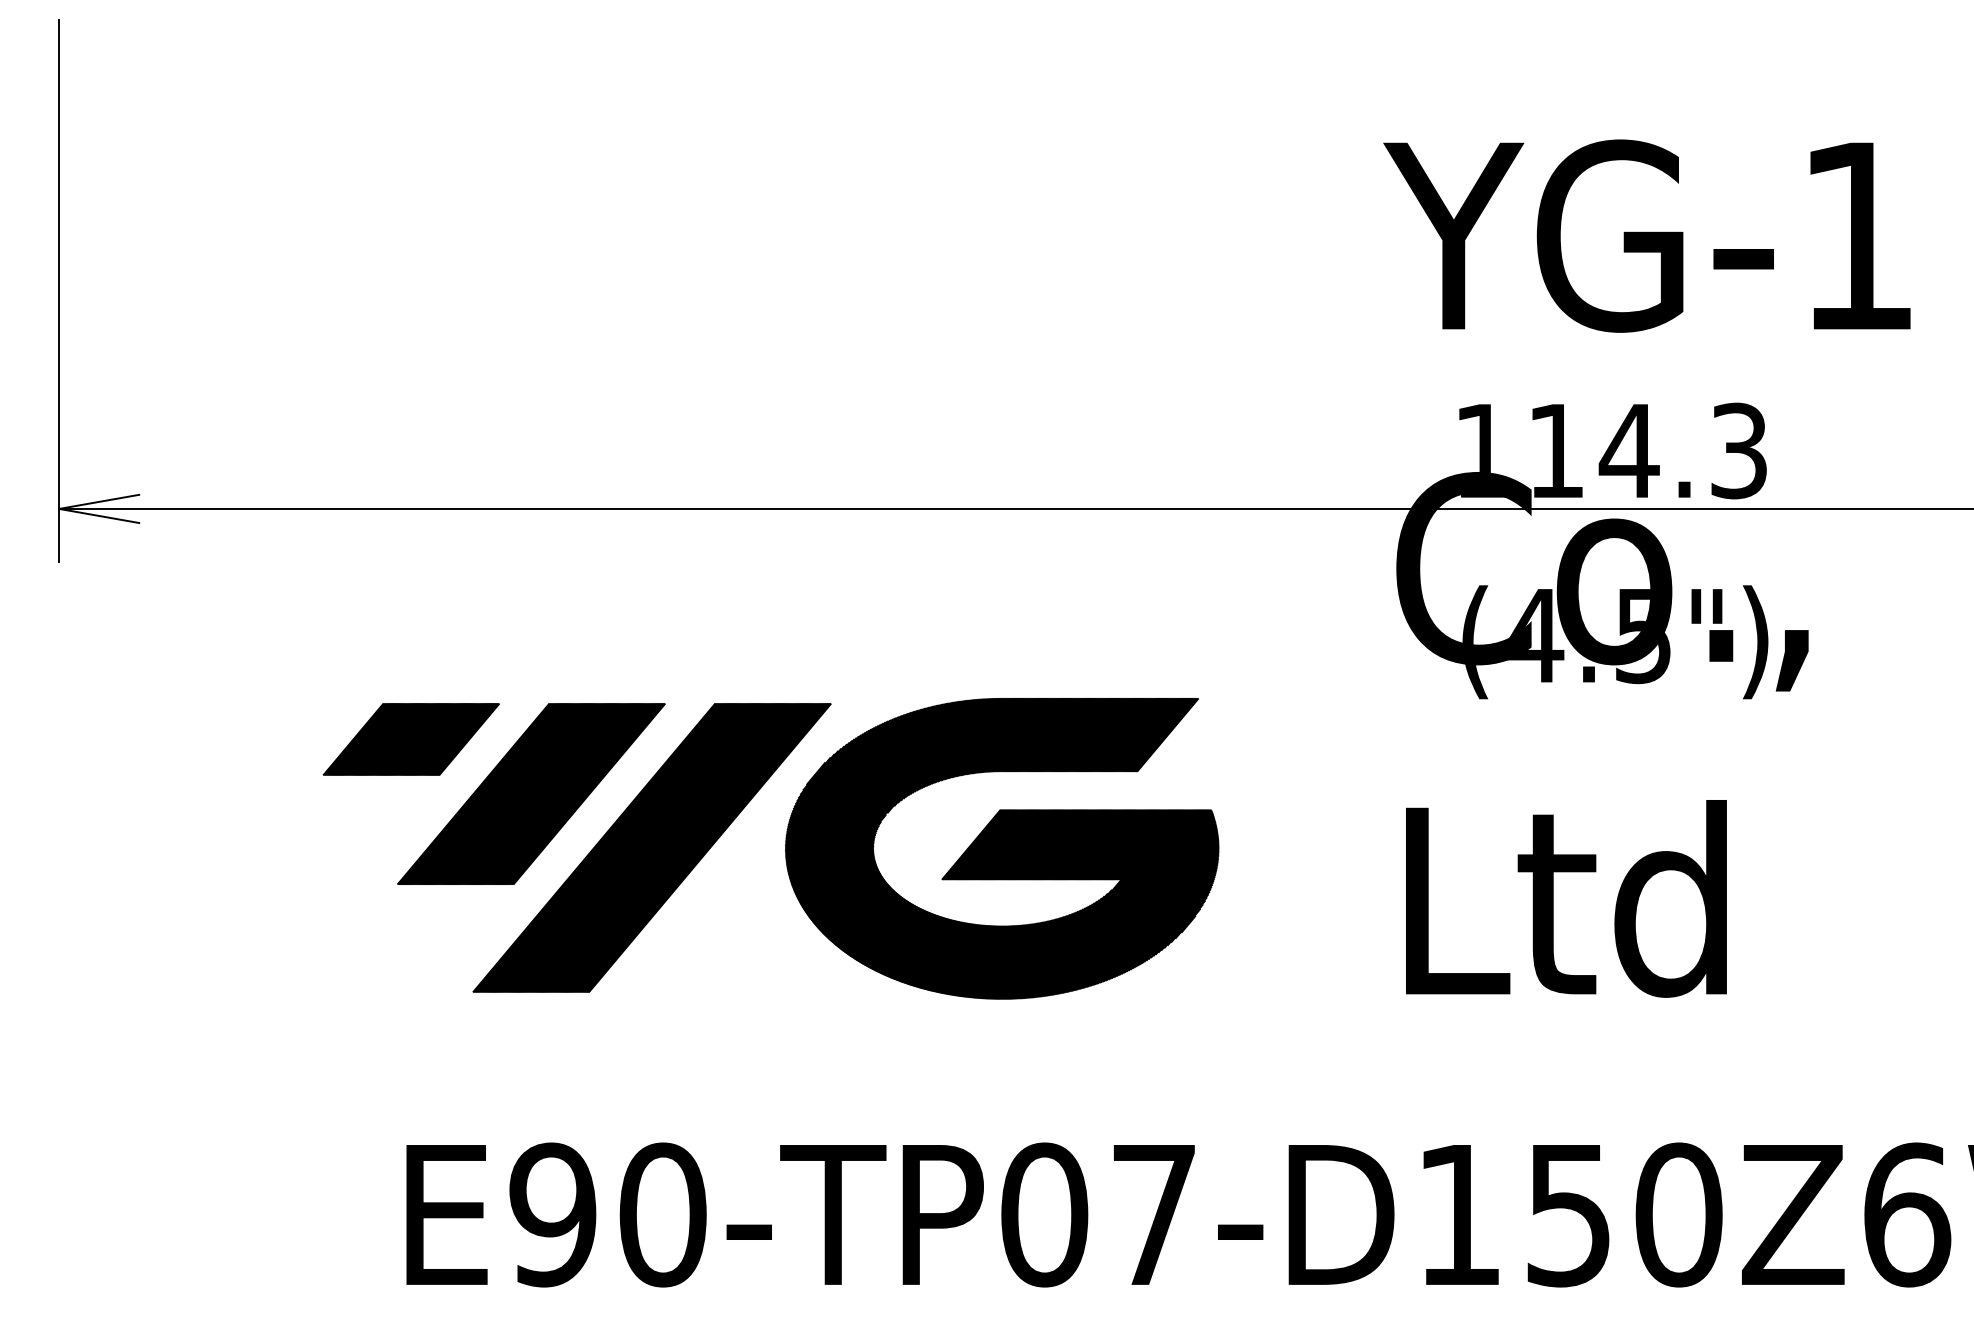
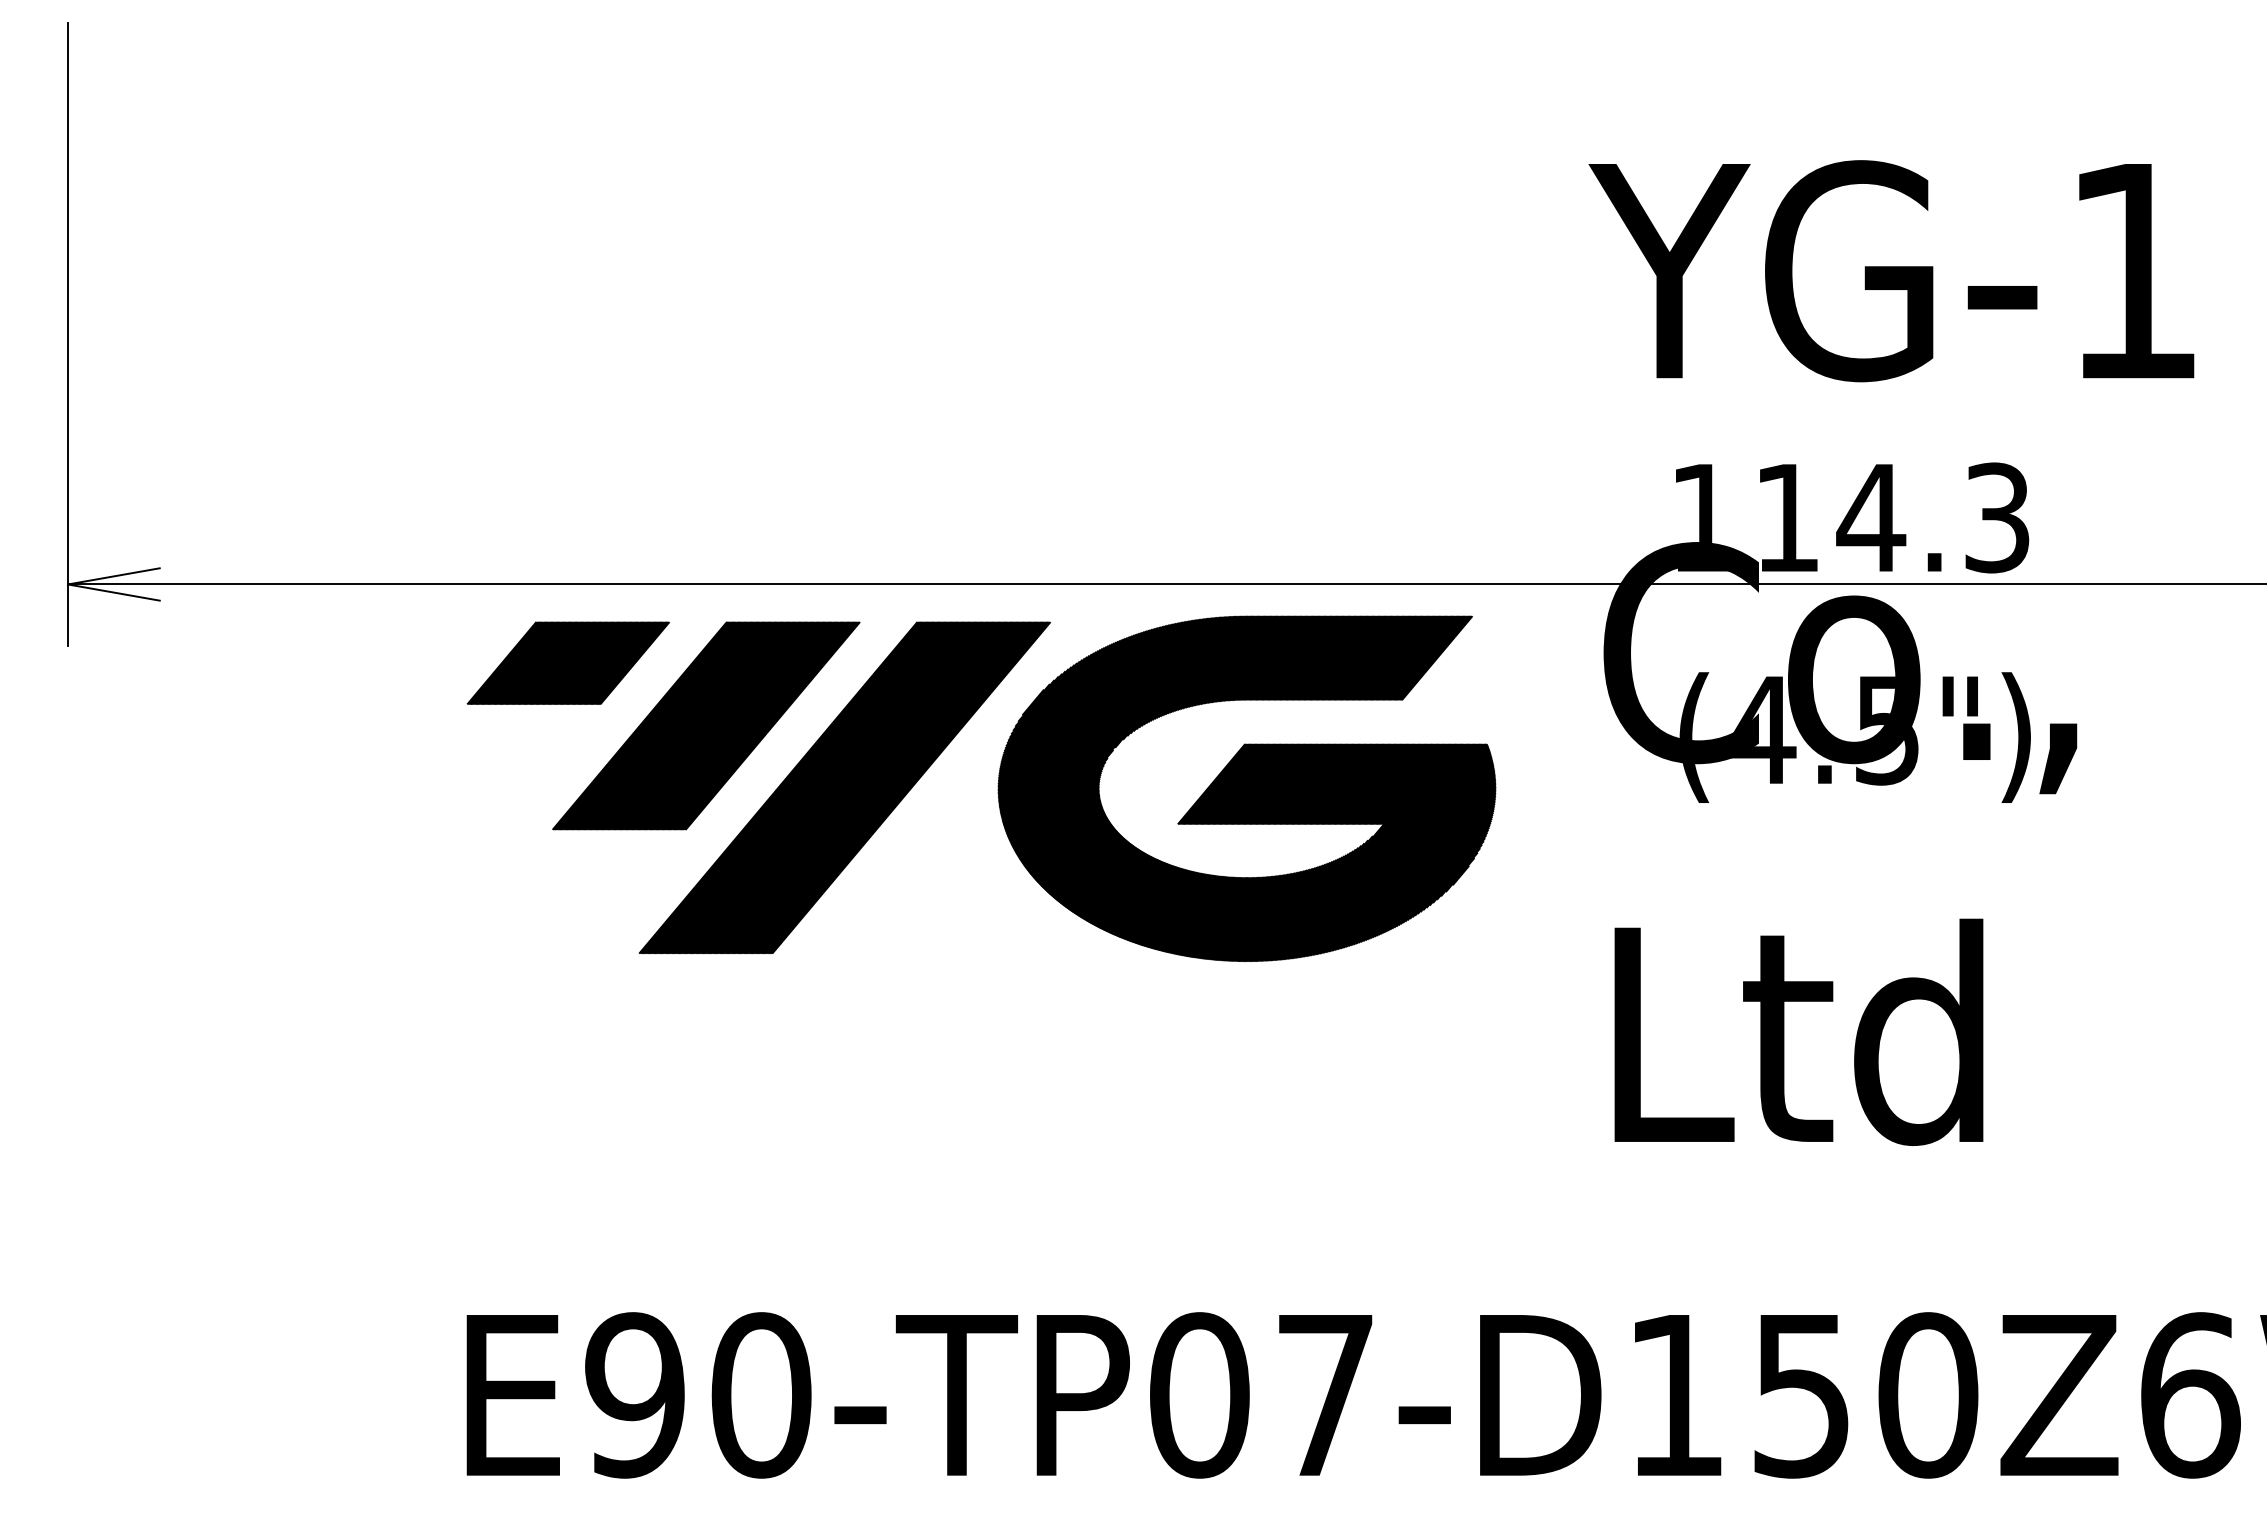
part: (784, 847) -> (997, 787), moved

